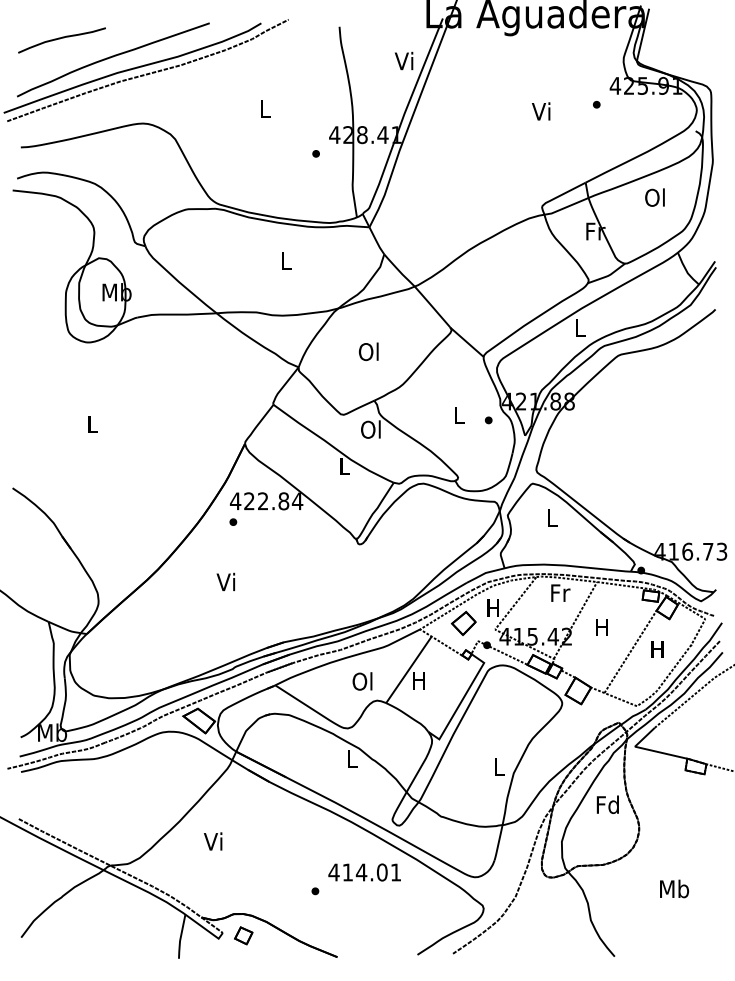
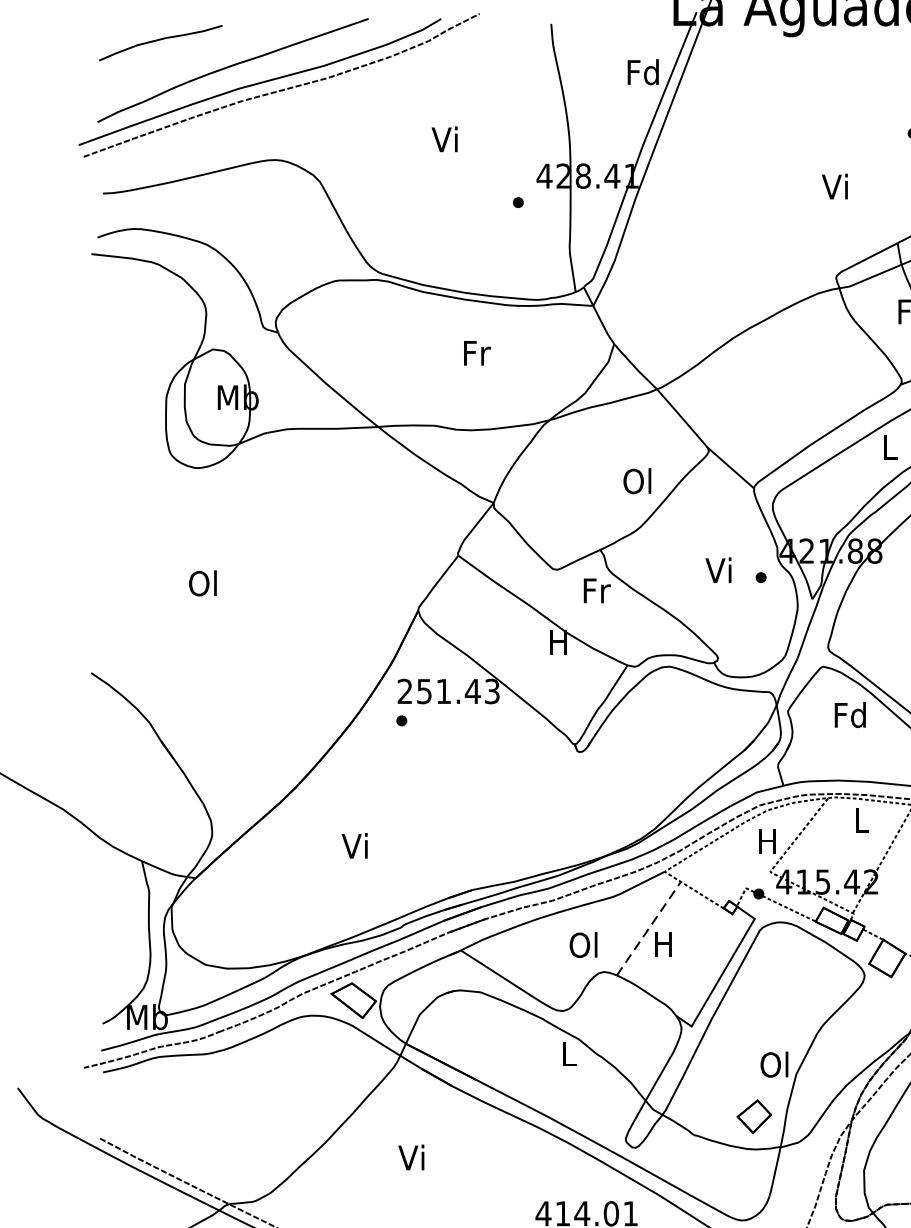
text: (404, 60) -> (642, 71), Vi -> Fd
text: (263, 108) -> (444, 138), L -> Vi
text: (541, 111) -> (835, 186), moved
text: (286, 260) -> (476, 352), L -> Fr
text: (368, 351) -> (637, 480), moved
text: (458, 415) -> (718, 570), L -> Vi
text: (91, 424) -> (202, 583), L -> Ol
text: (371, 429) -> (596, 590), Ol -> Fr
text: (343, 466) -> (556, 642), L -> H
text: (266, 501) -> (448, 691), 422.84 -> 251.43
text: (552, 517) -> (850, 714), L -> Fd
text: (225, 581) -> (354, 845), moved
text: (560, 592) -> (862, 819), Fr -> L
part: (463, 622) -> (753, 1115), moved
line: (408, 669) -> (648, 928), solid -> dashed
text: (497, 766) -> (773, 1064), L -> Ol
text: (213, 841) -> (411, 1157), moved

